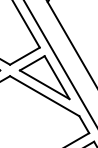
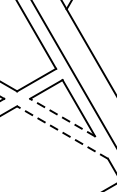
line: (44, 84) -> (62, 117), solid -> dashed
line: (44, 96) -> (62, 132), solid -> dashed

